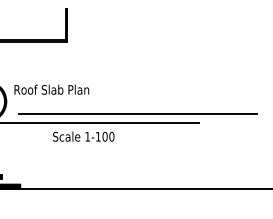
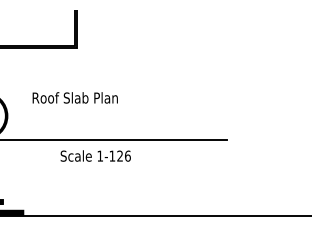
text: (51, 89) -> (74, 97), moved
line: (137, 113) -> (157, 129), removed
text: (108, 136) -> (124, 155), 1-100 -> 1-126

